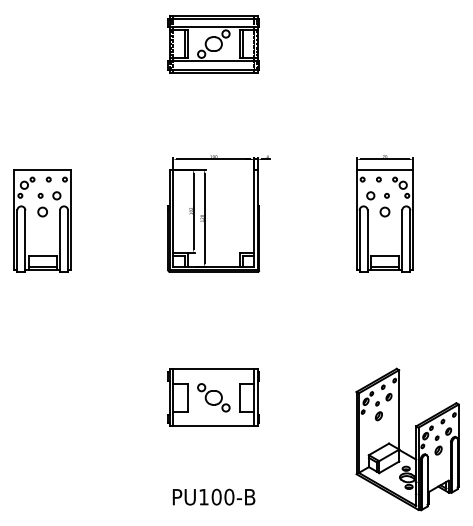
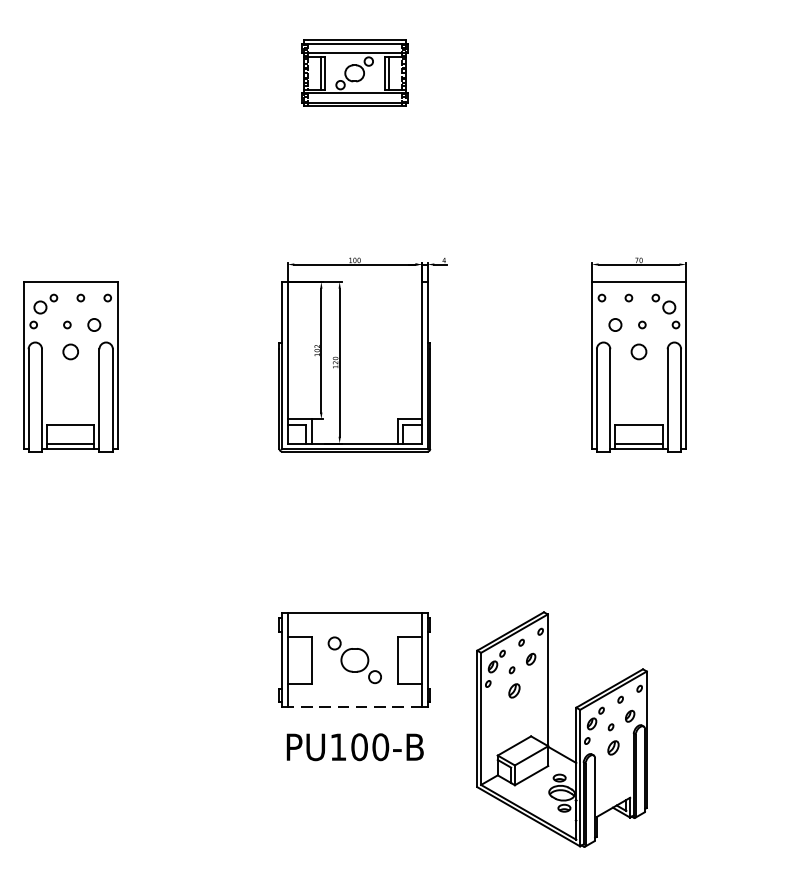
part: (213, 44) -> (354, 73), size x0.7
line: (213, 426) -> (354, 707), solid -> dashed
part: (399, 439) -> (548, 729), moved
text: (213, 496) -> (354, 746), moved

